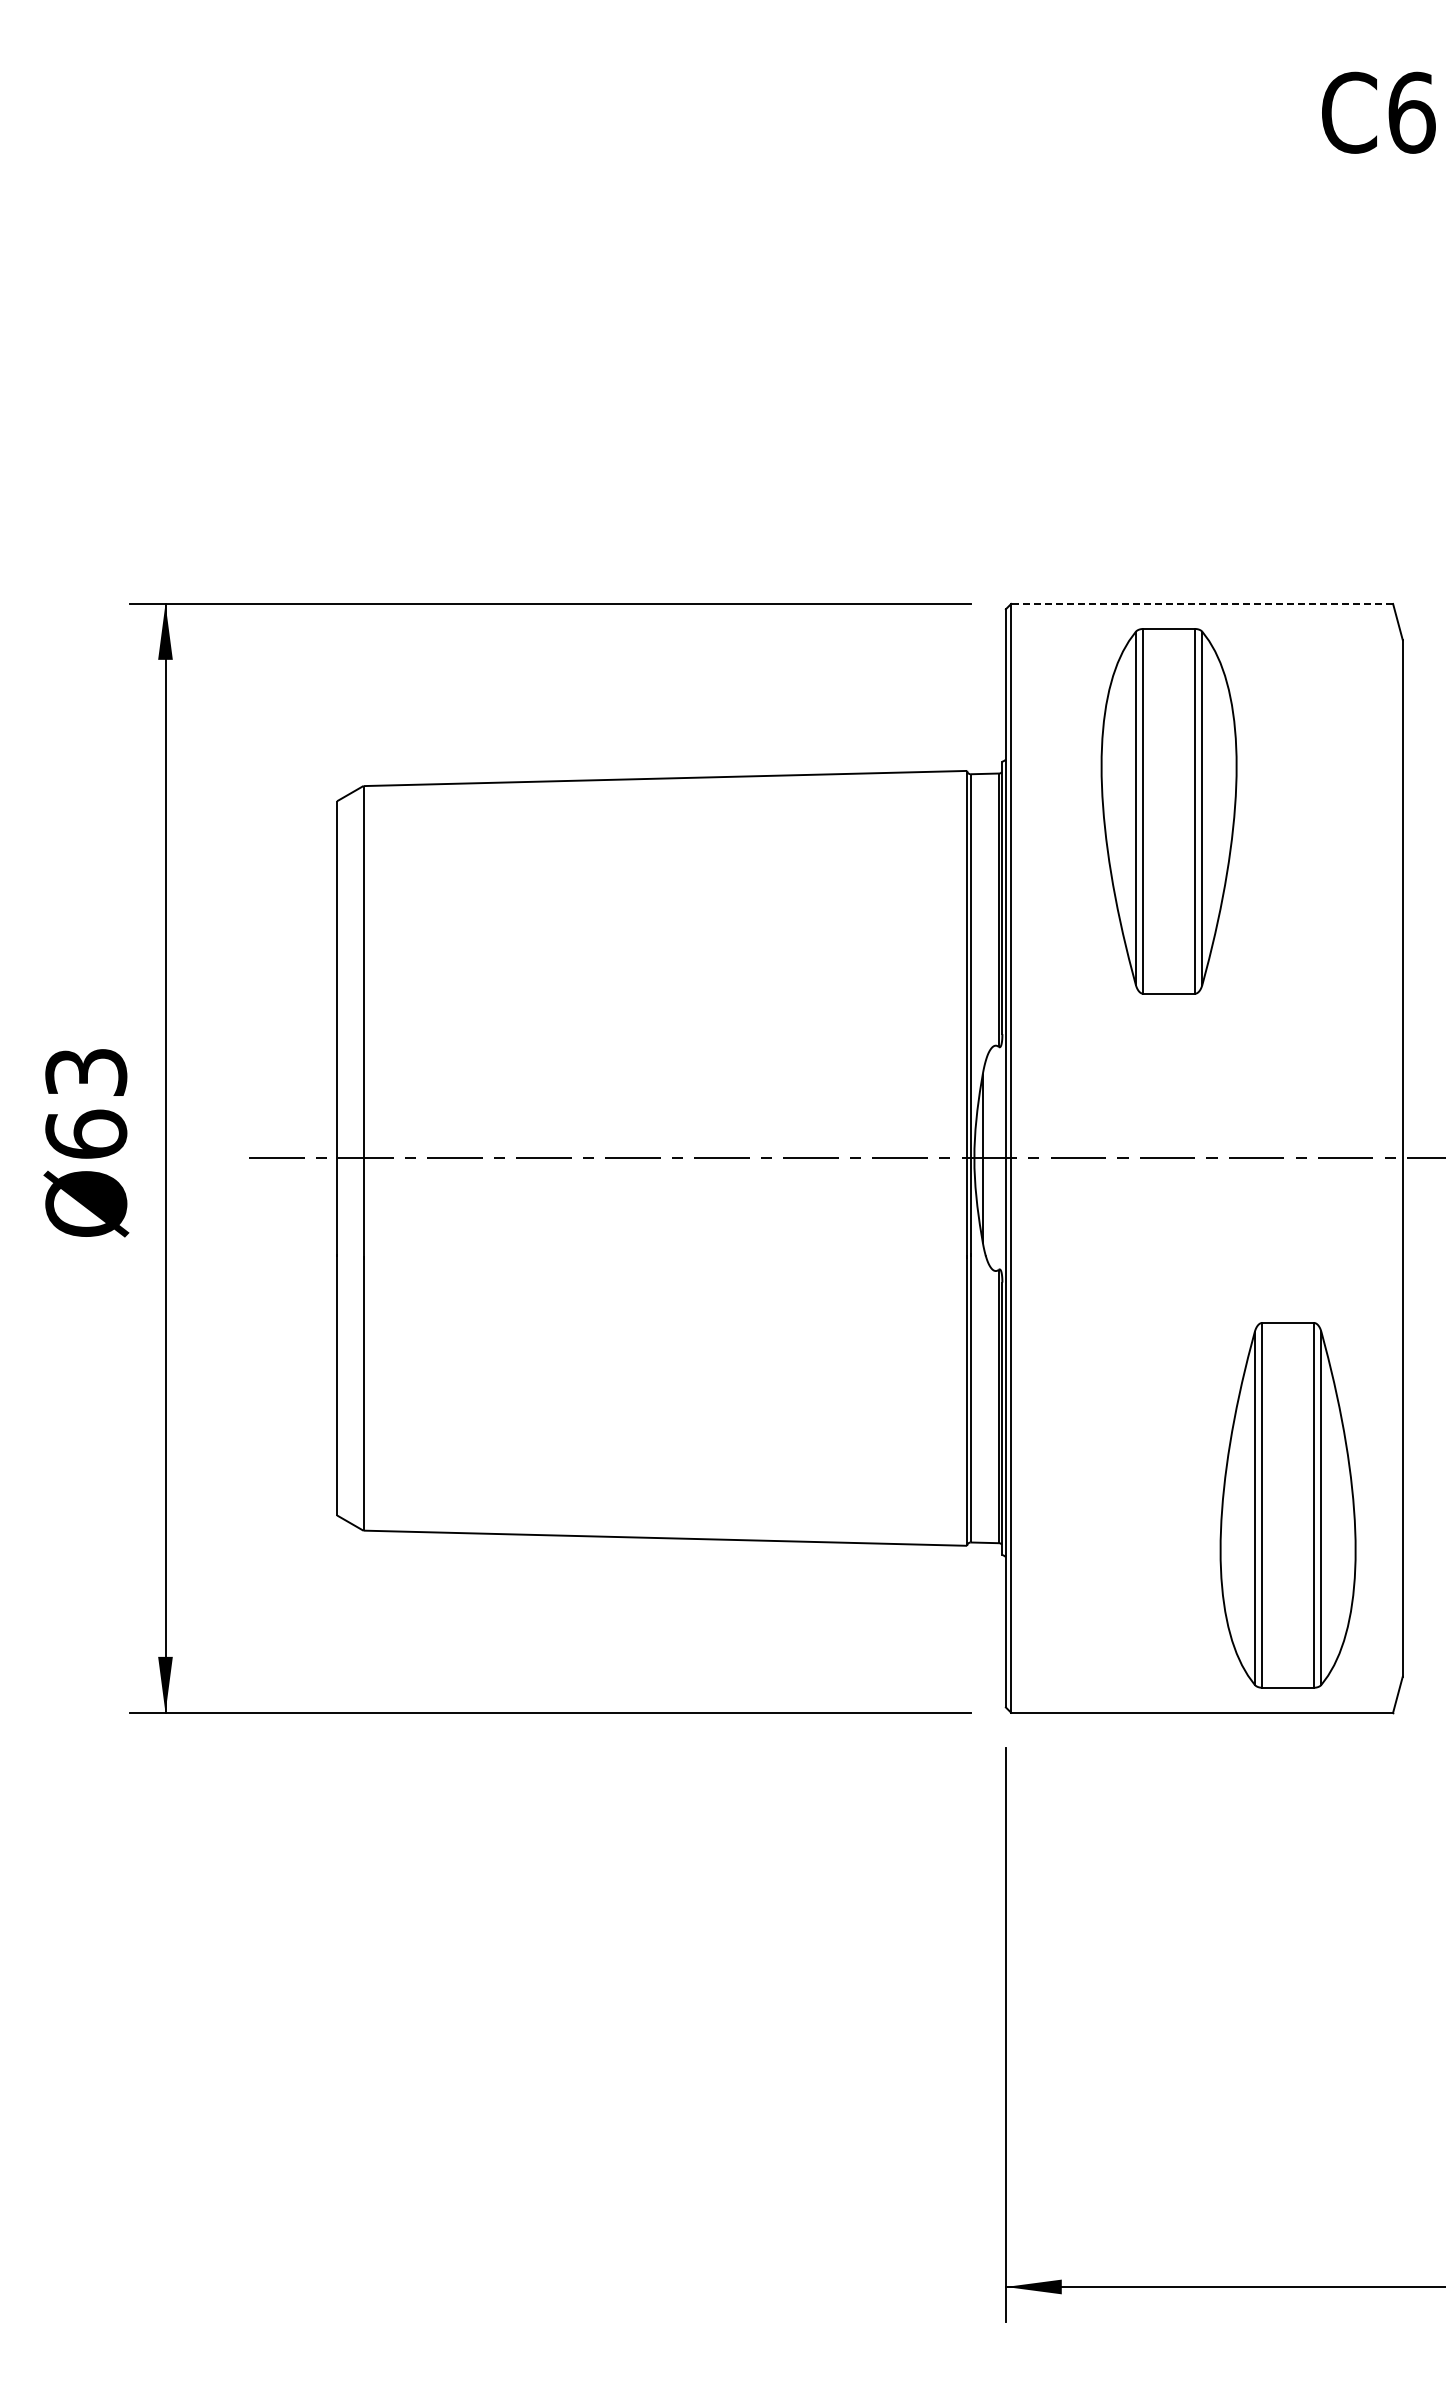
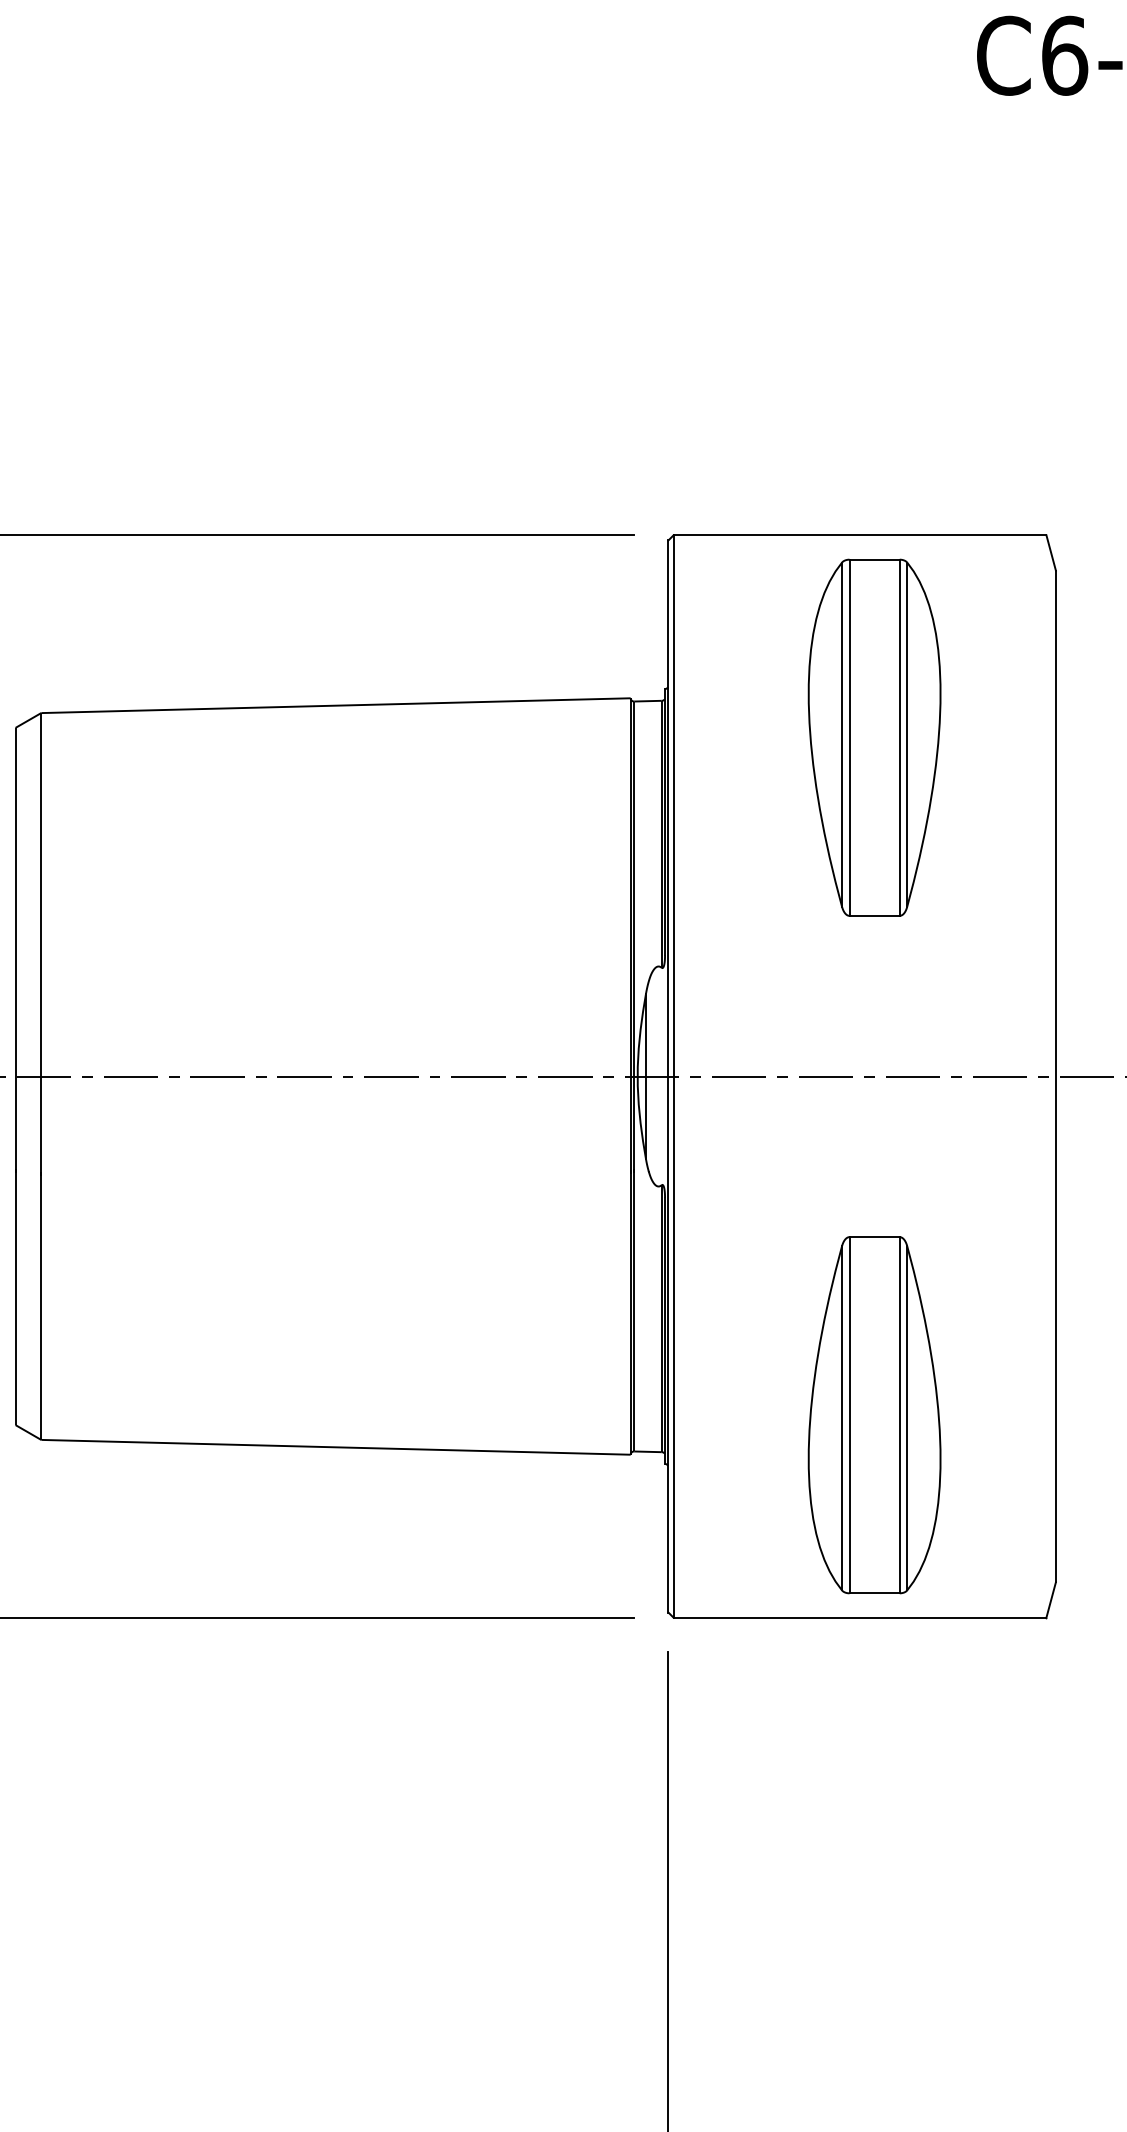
line: (1202, 603) -> (860, 534), dashed -> solid
part: (1168, 811) -> (874, 737), moved
part: (1287, 1505) -> (874, 1415), moved

